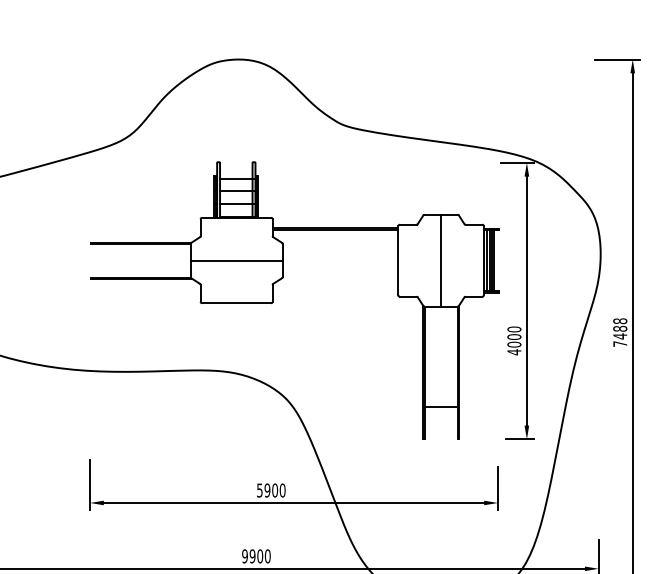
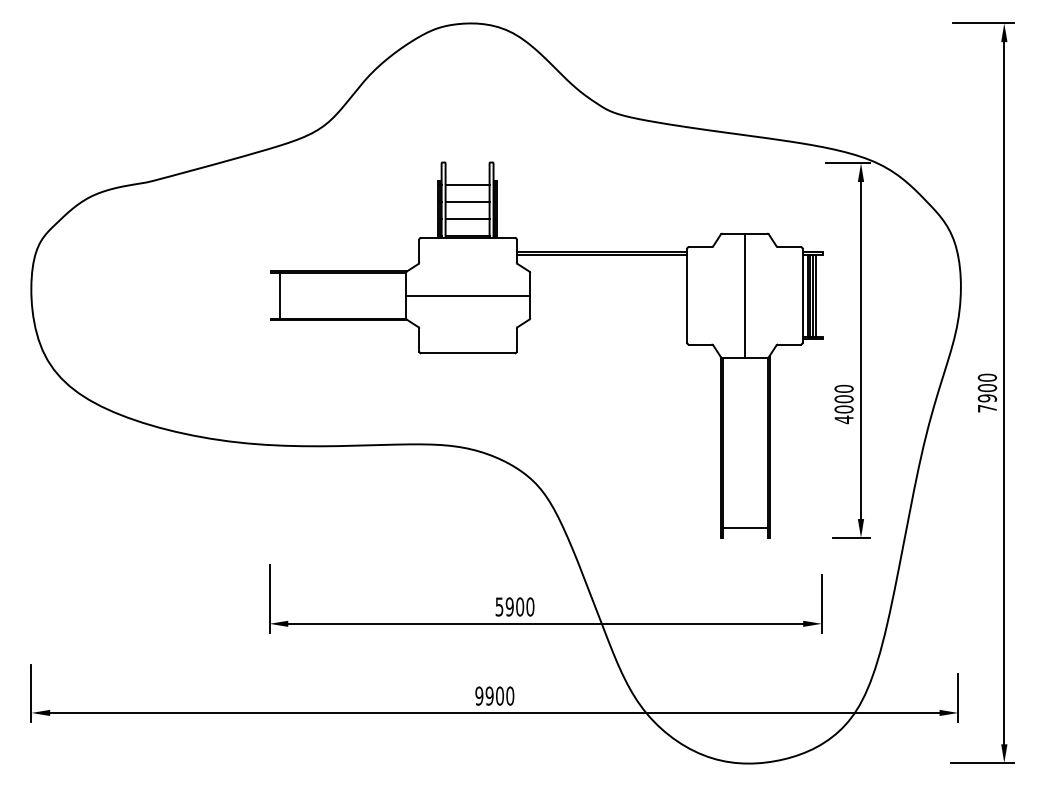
line: (98, 260) -> (280, 295), added
text: (620, 328) -> (987, 387), 7488 -> 7900
line: (440, 406) -> (744, 528), moved

